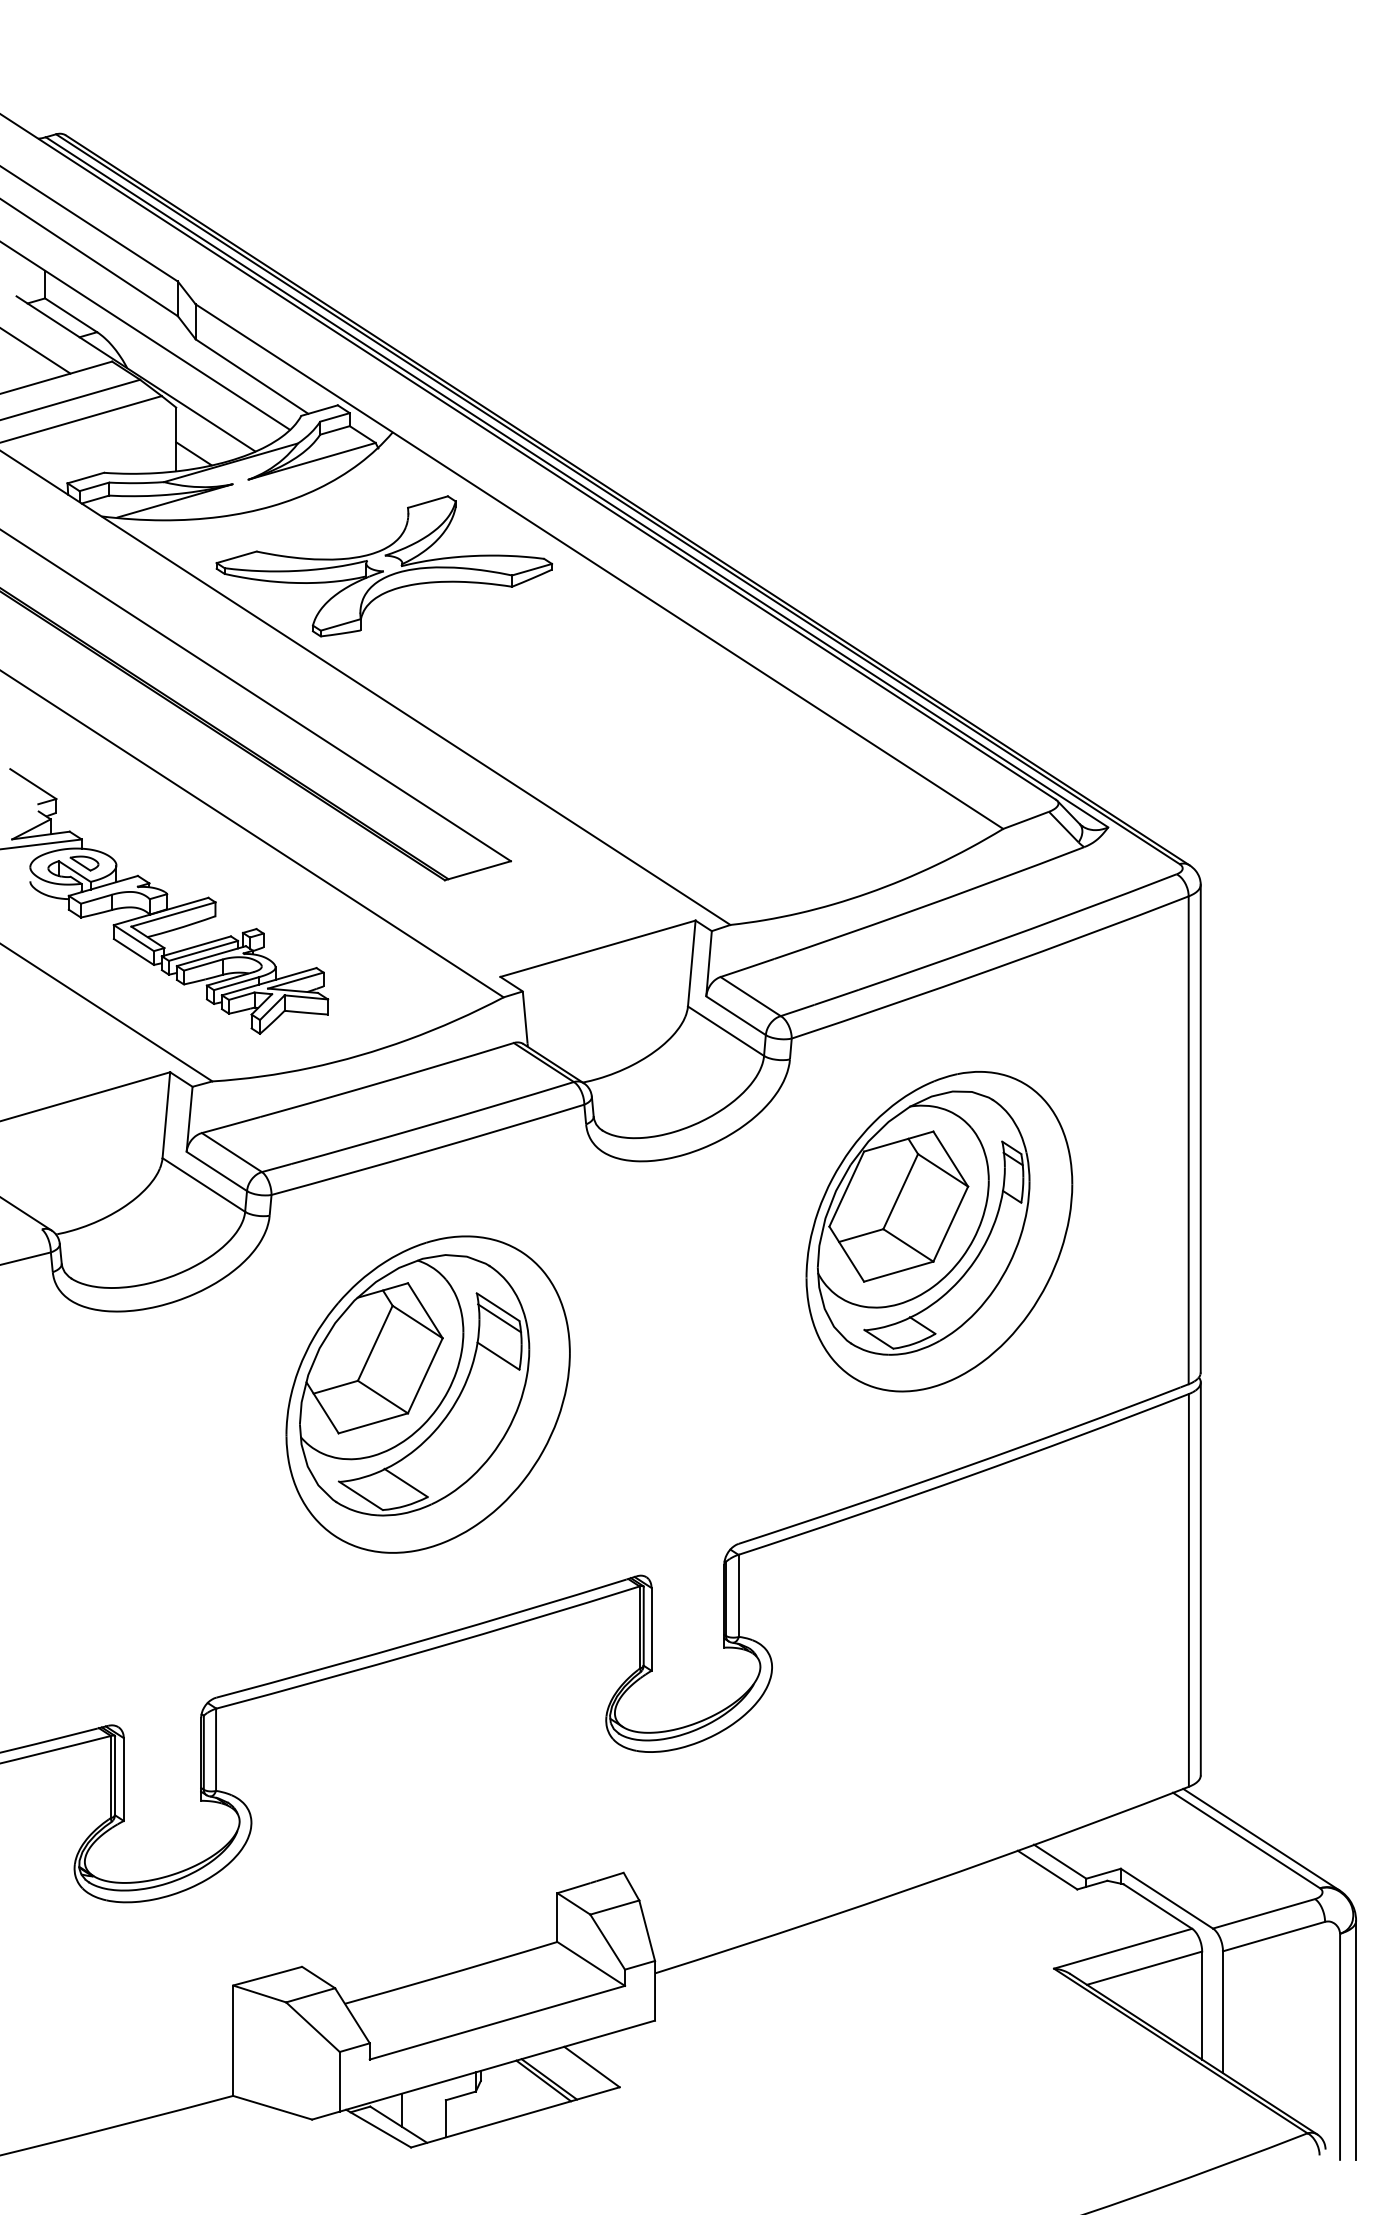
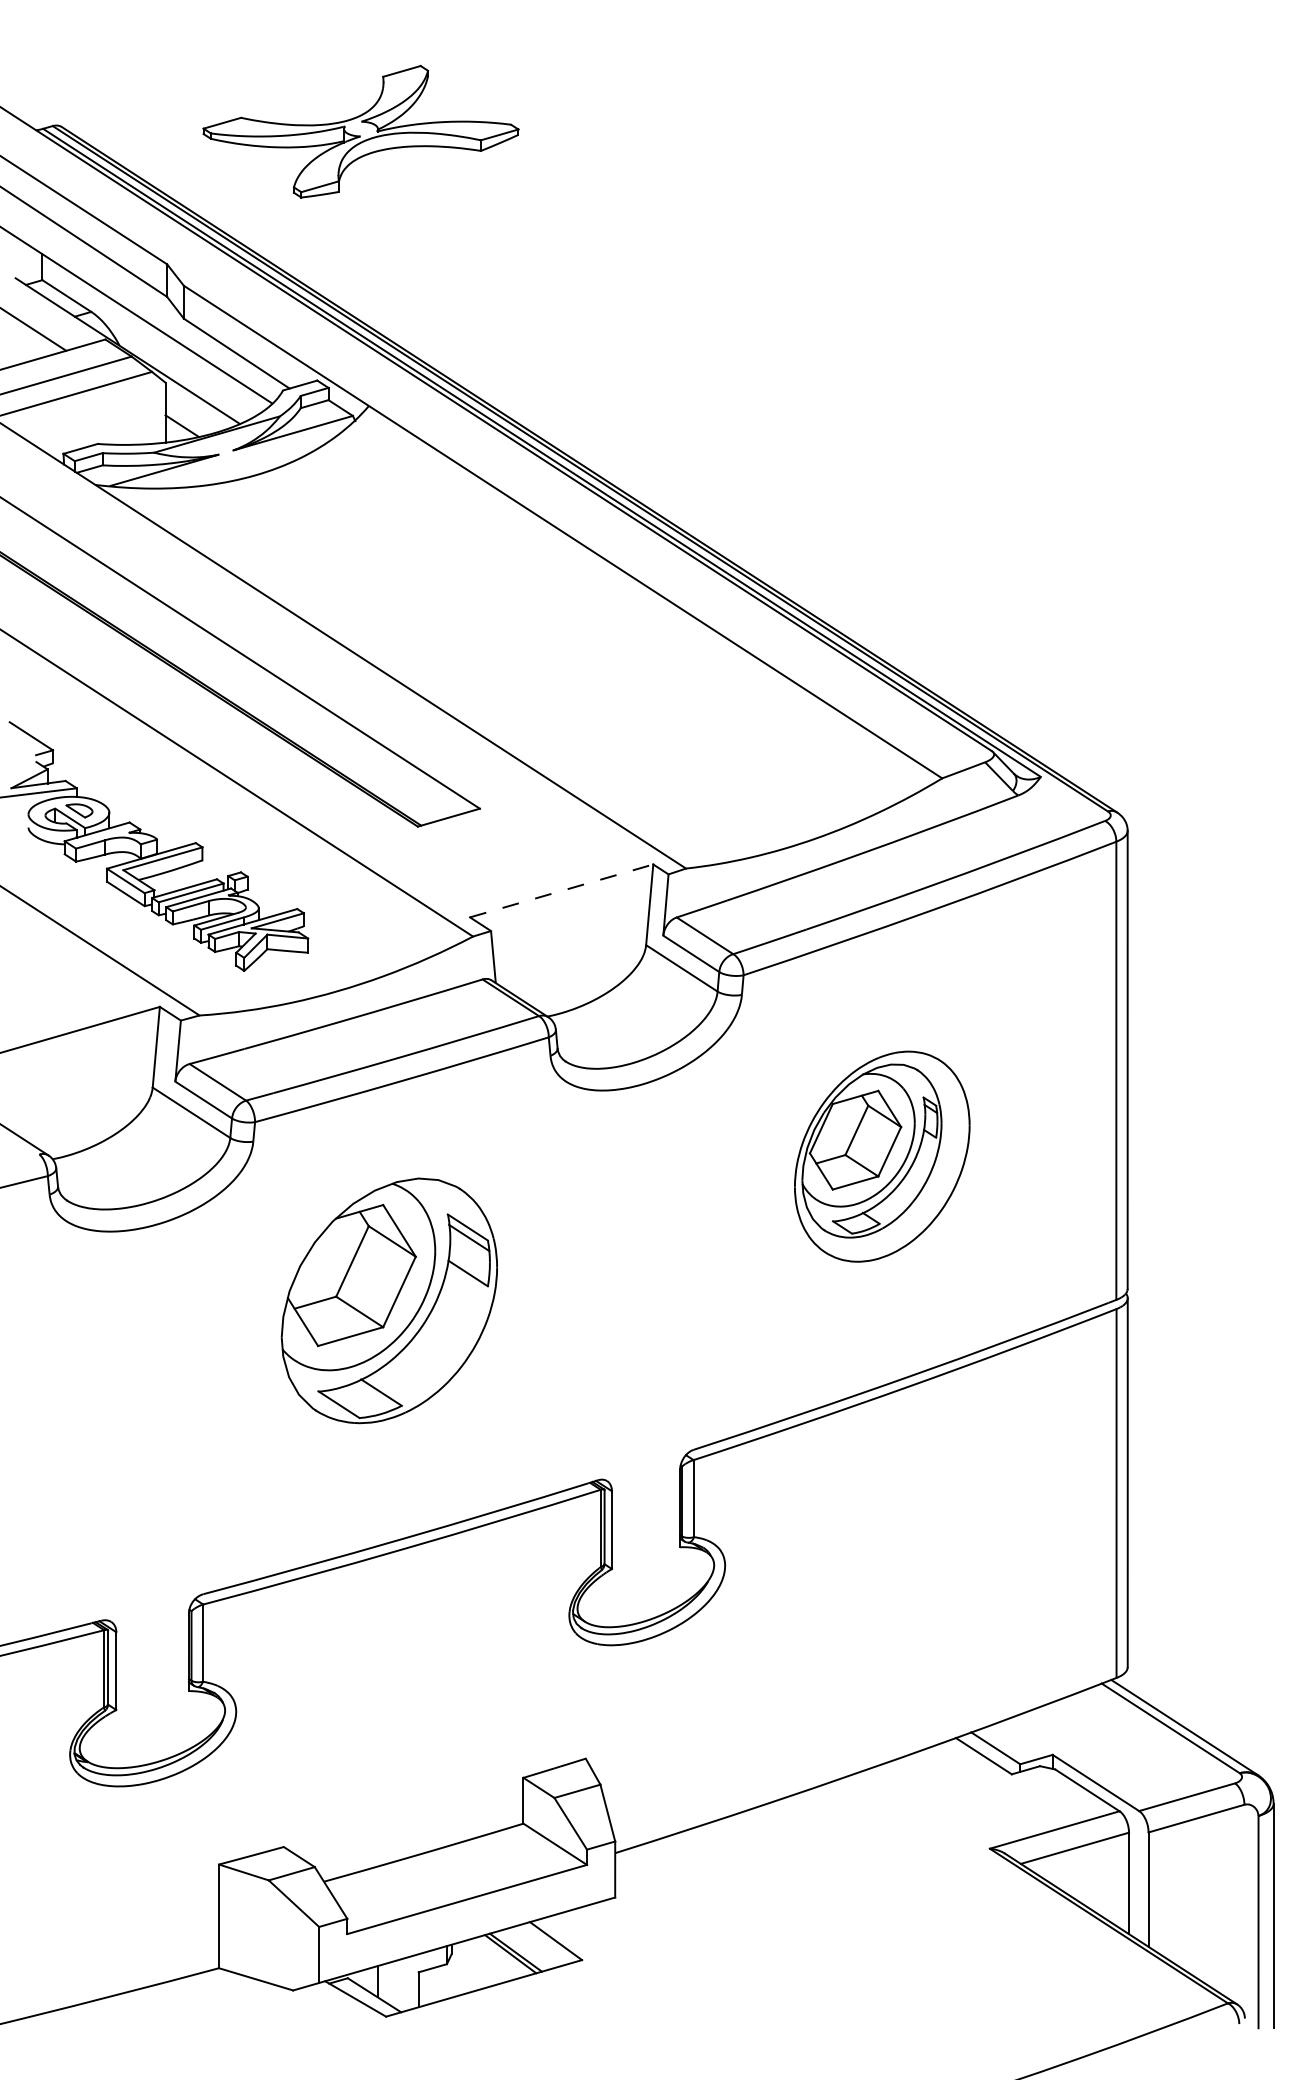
part: (383, 566) -> (360, 131), moved
line: (598, 948) -> (562, 890), solid -> dashed
part: (939, 1231) -> (882, 1156), size x0.7
part: (427, 1394) -> (401, 1309), removed

